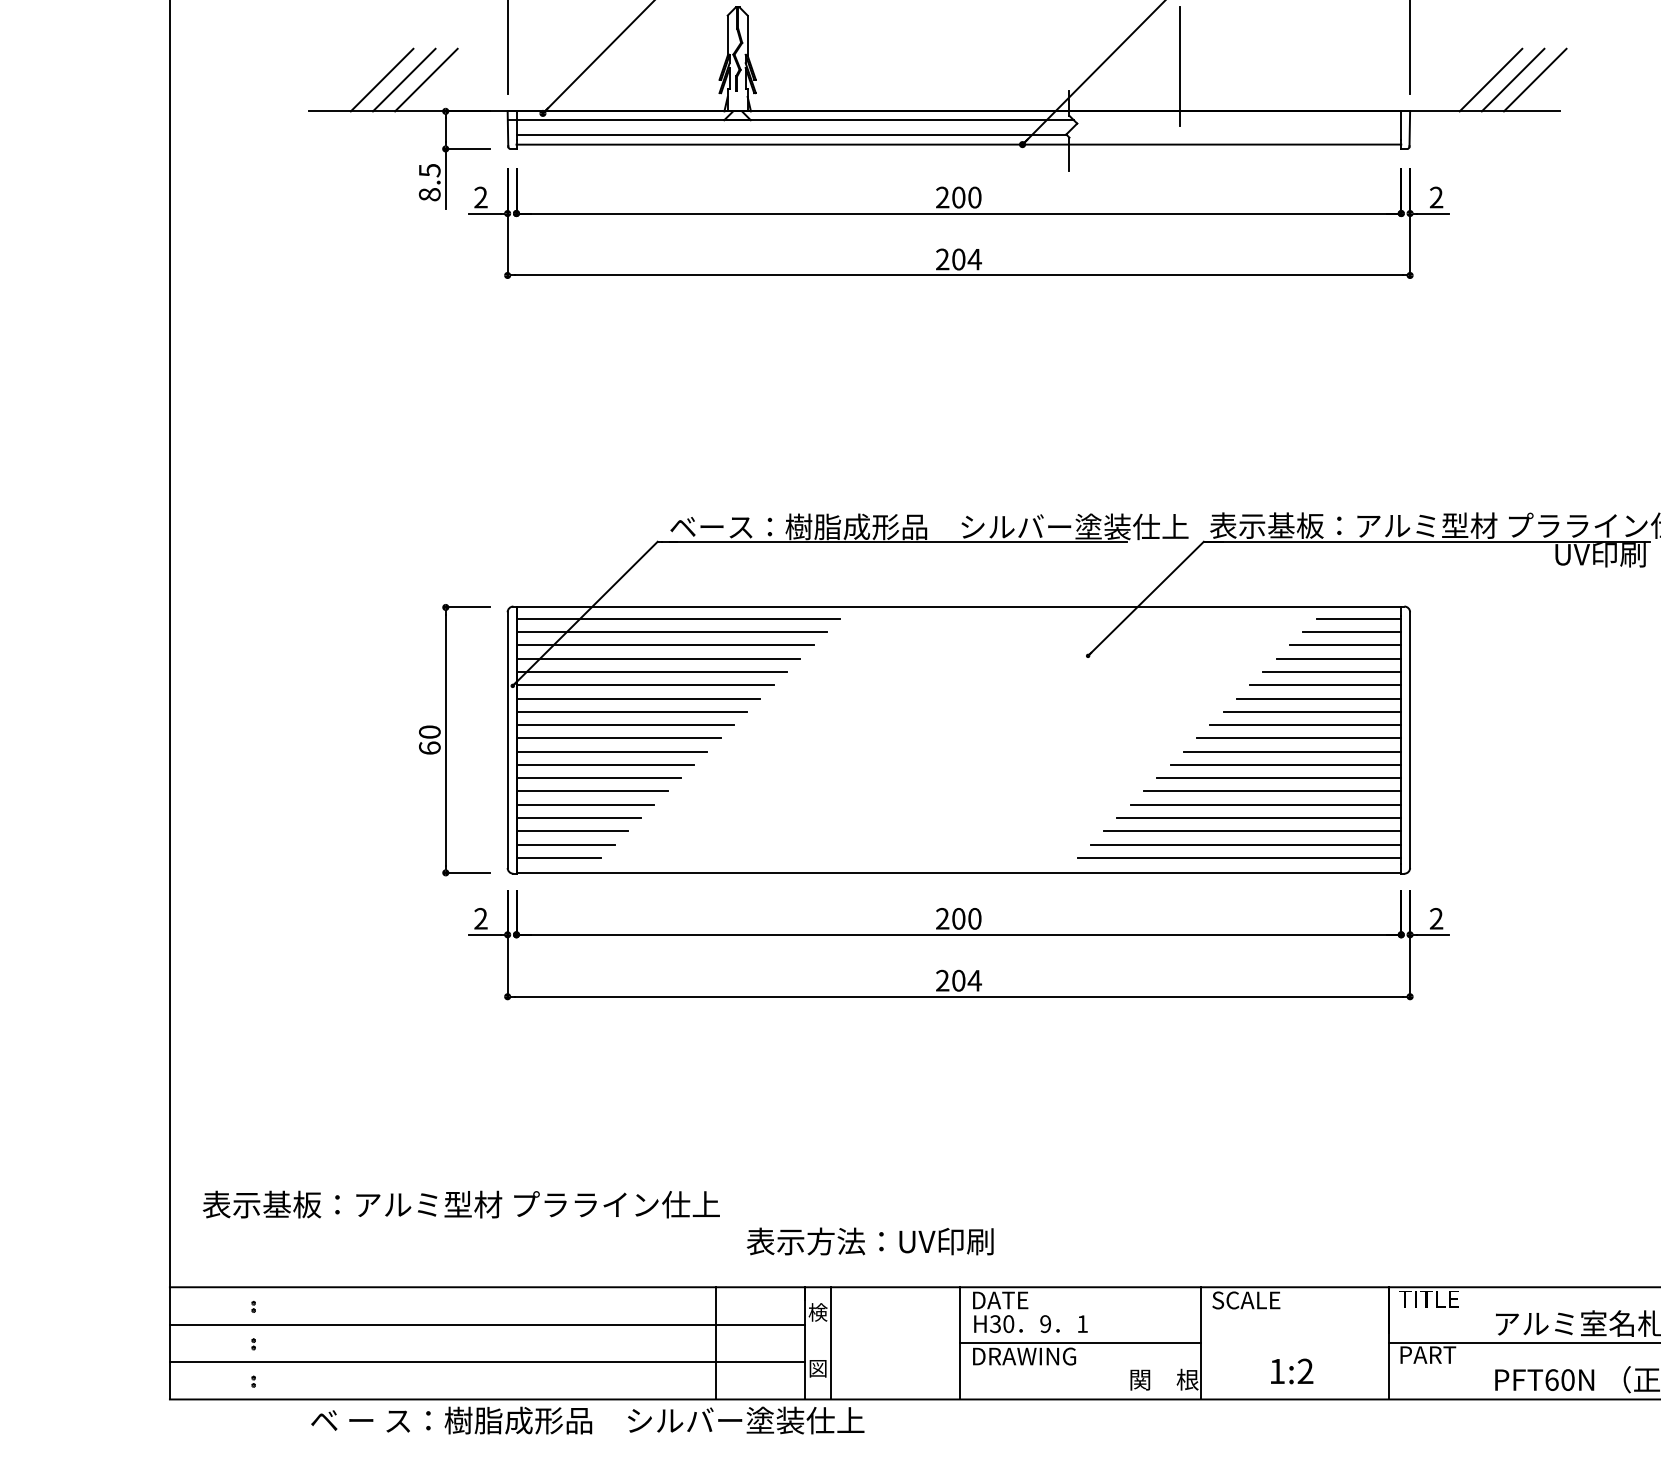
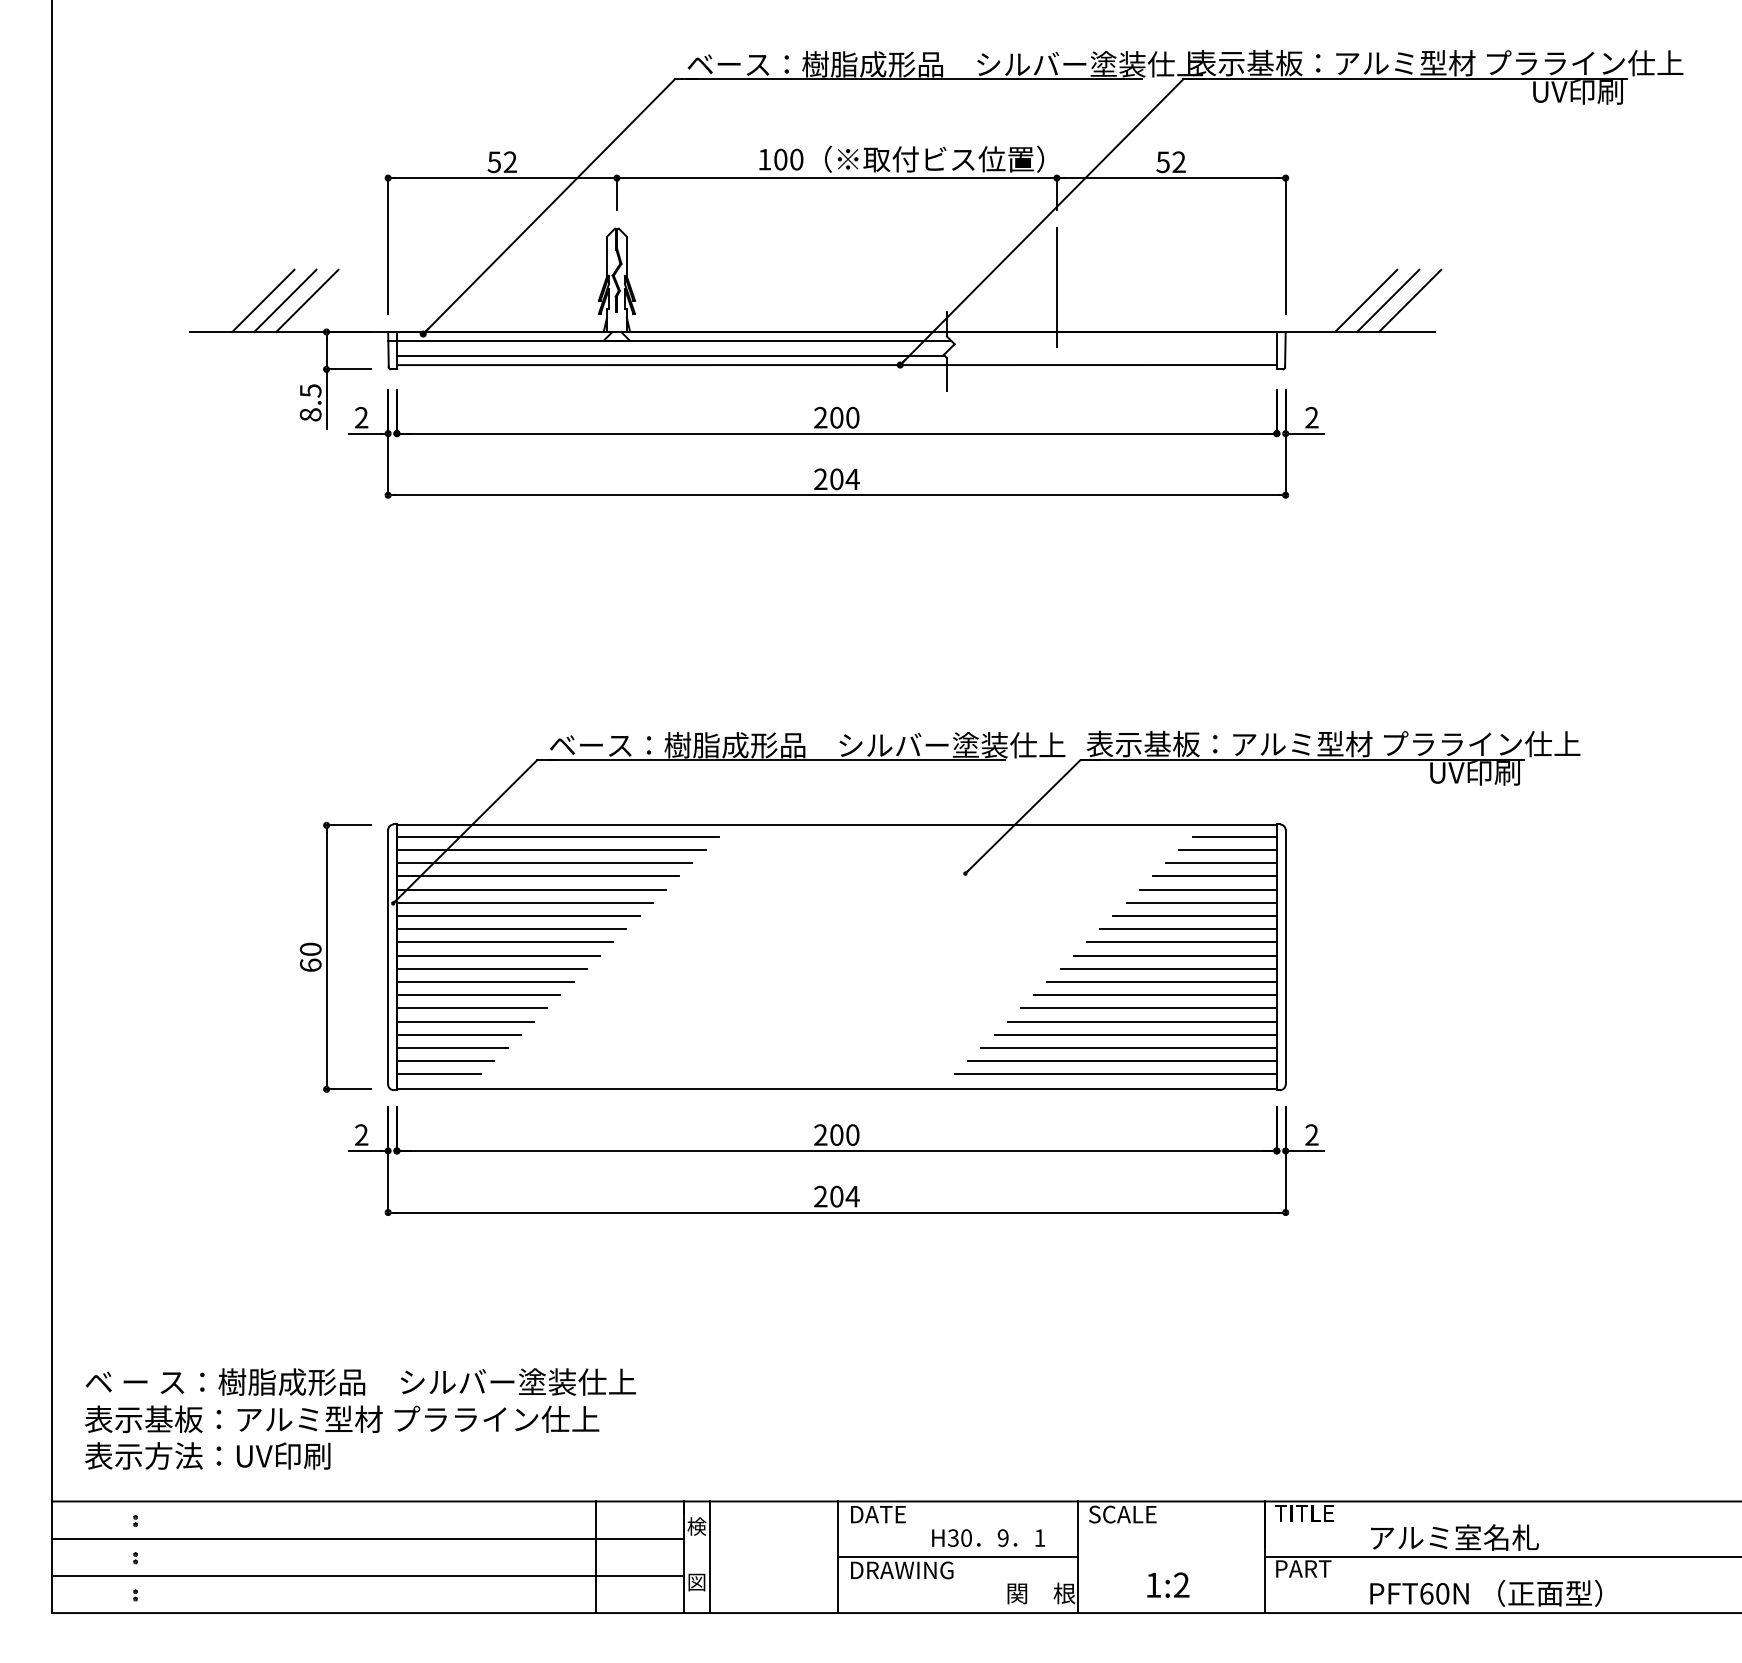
text: (869, 1241) -> (207, 1455), moved
text: (1030, 1323) -> (988, 1537), moved
text: (587, 1420) -> (360, 1381), moved

